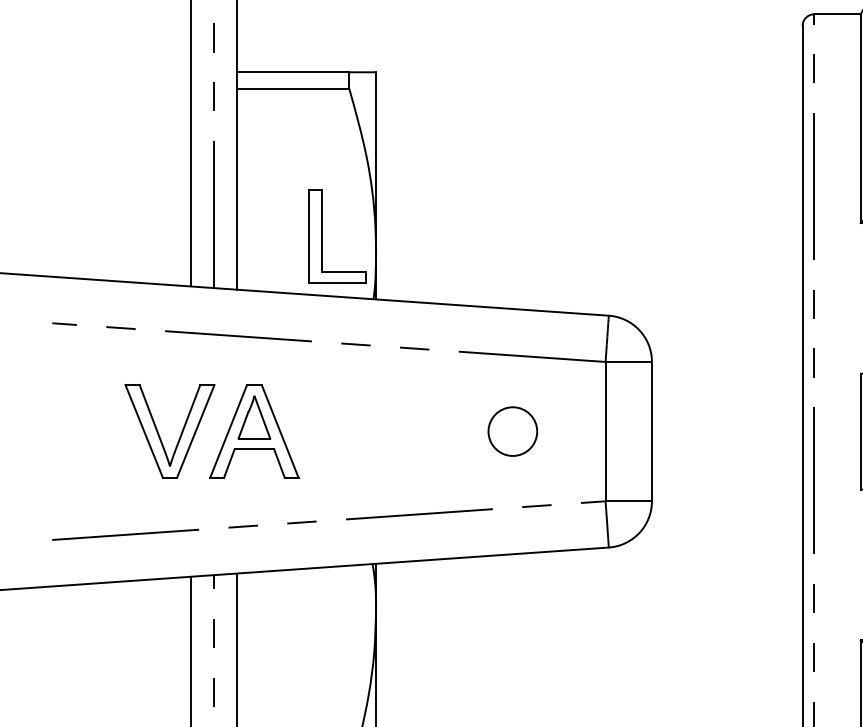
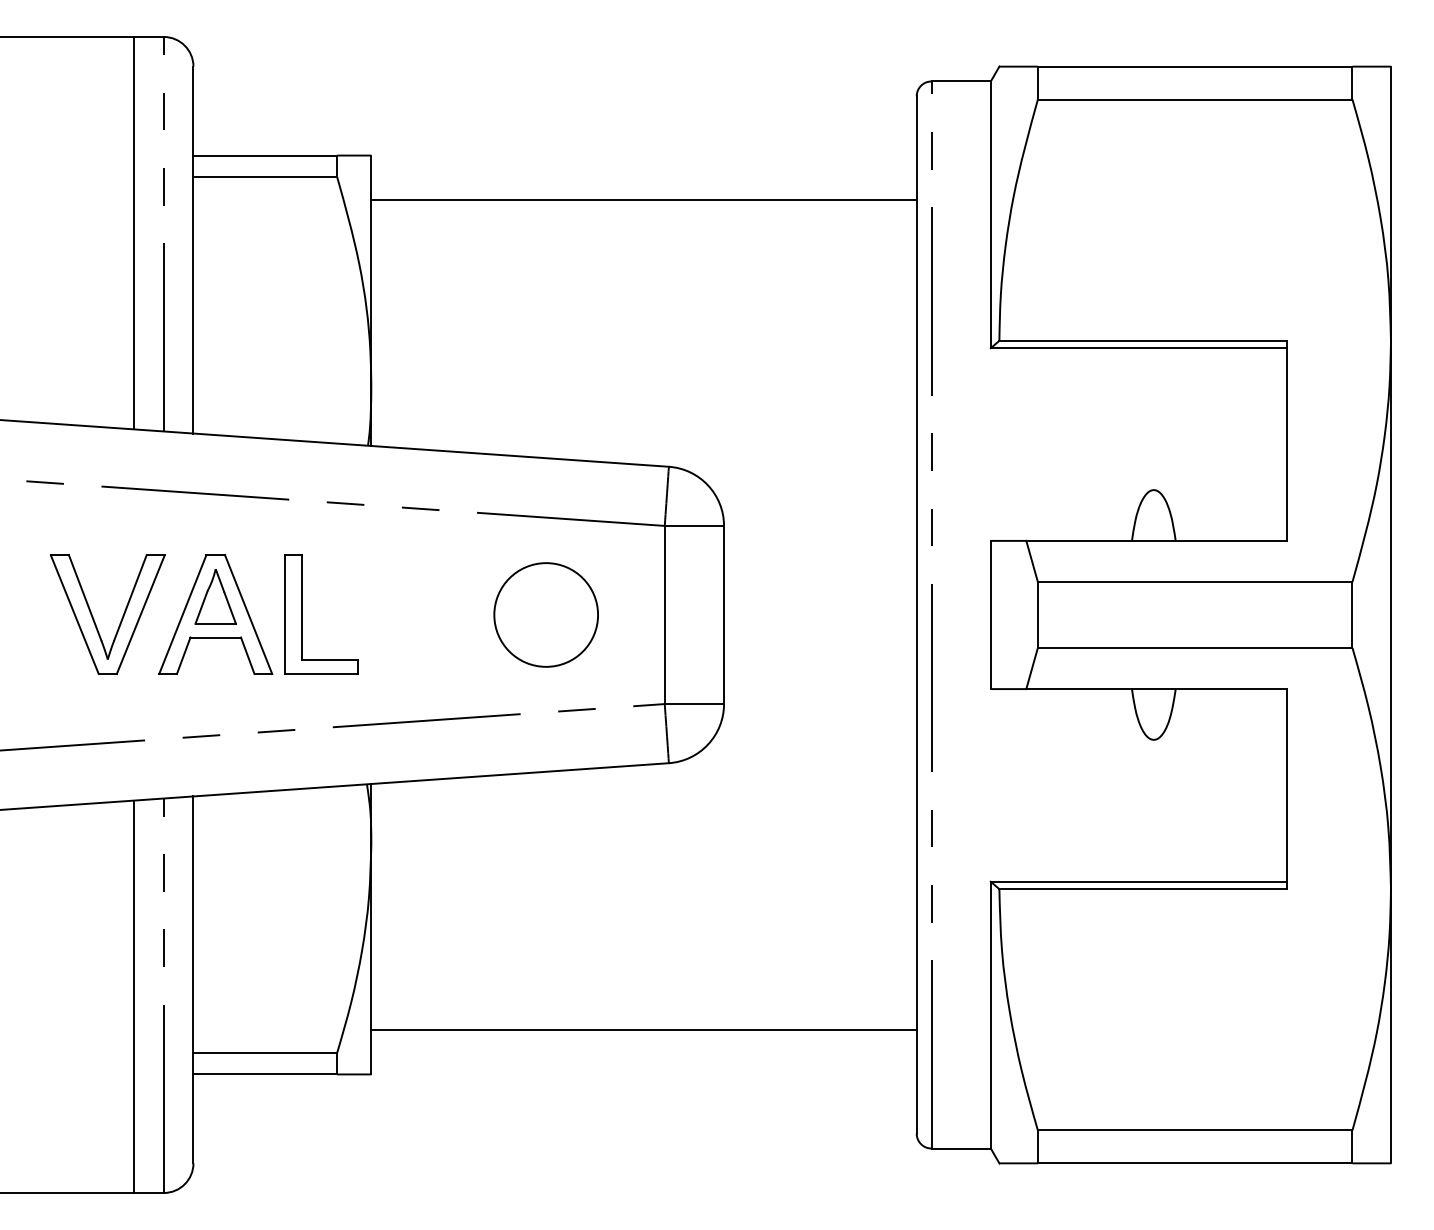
line: (588, 107) -> (643, 200), added
part: (322, 236) -> (302, 614), moved
circle: (513, 431) -> (546, 614), size x1.67

